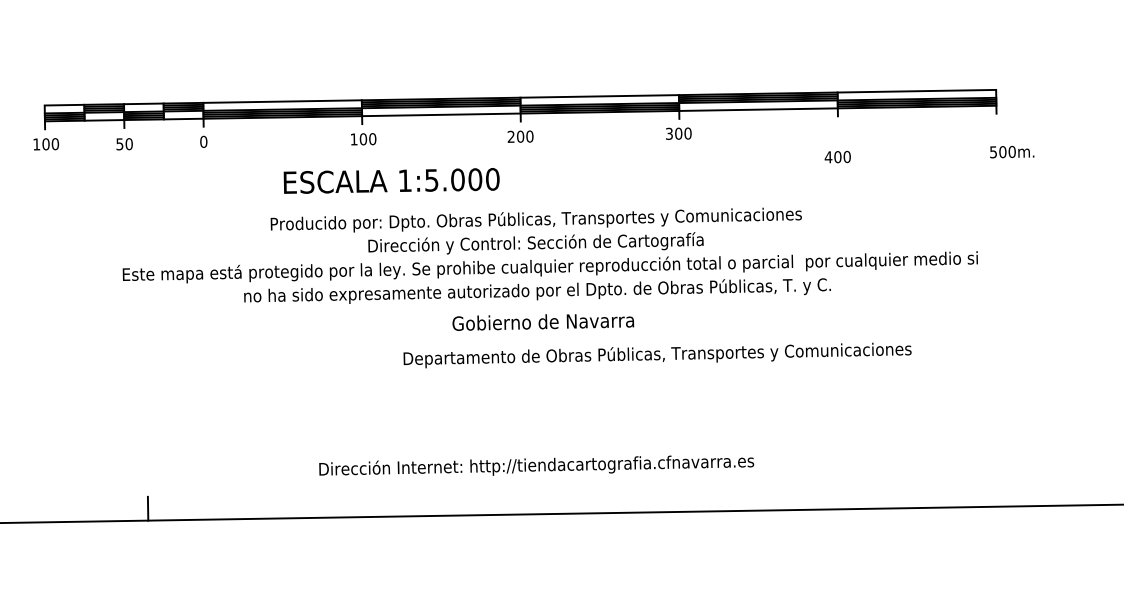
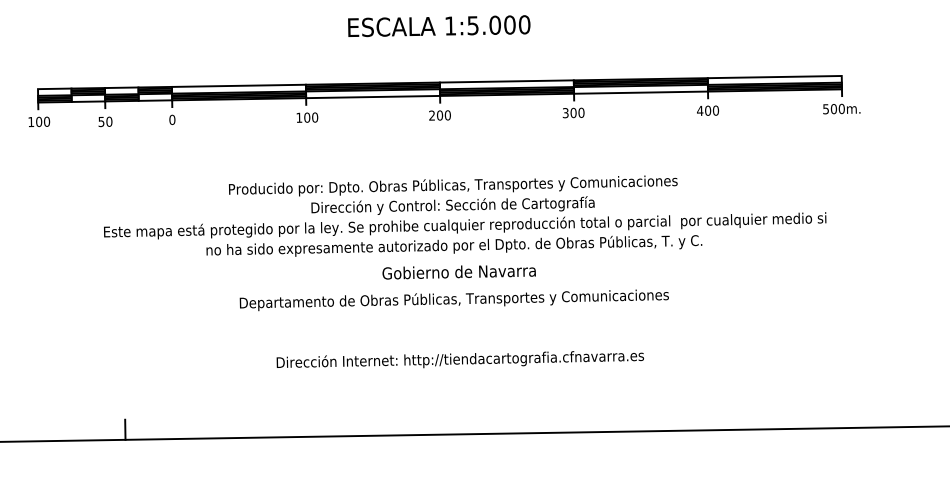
text: (1012, 151) -> (842, 108), moved
text: (837, 156) -> (707, 110), moved
text: (391, 180) -> (439, 25), moved
text: (657, 355) -> (454, 300), moved
text: (536, 465) -> (460, 359), moved

